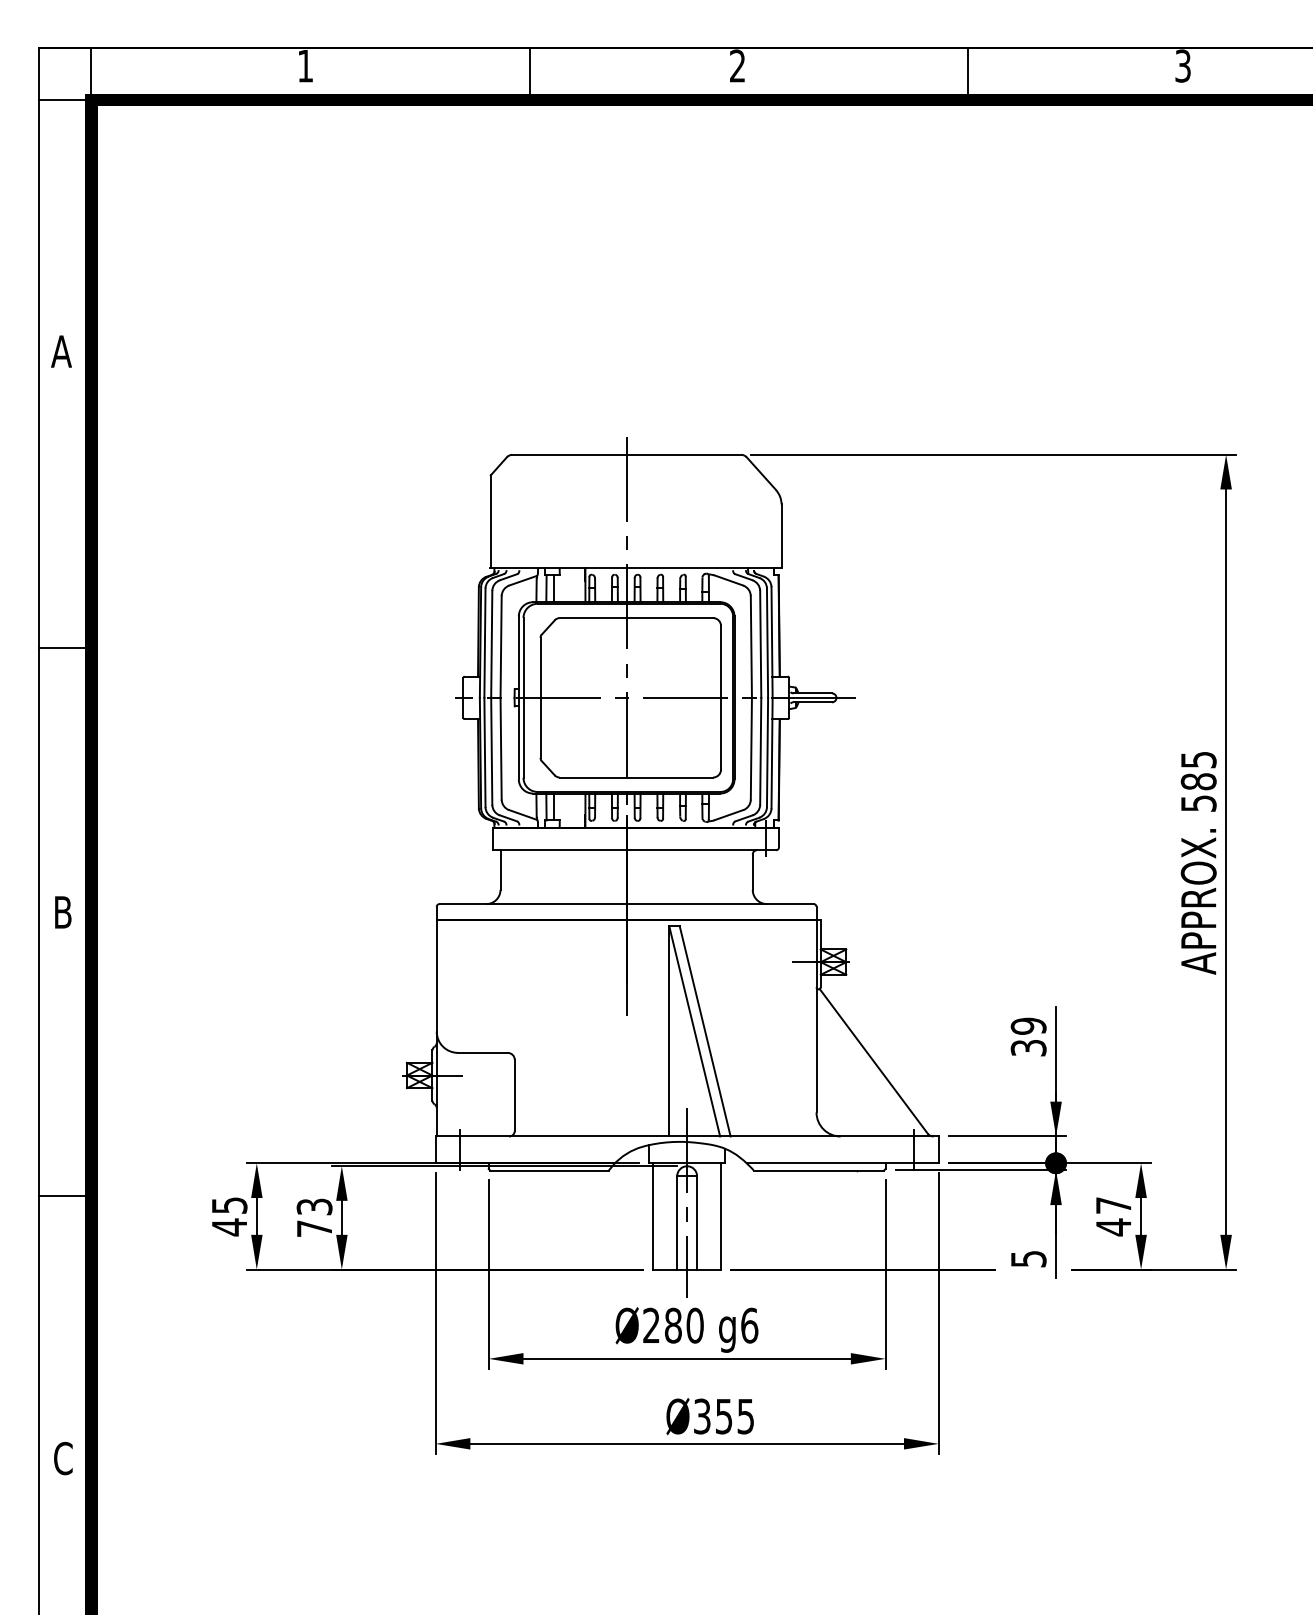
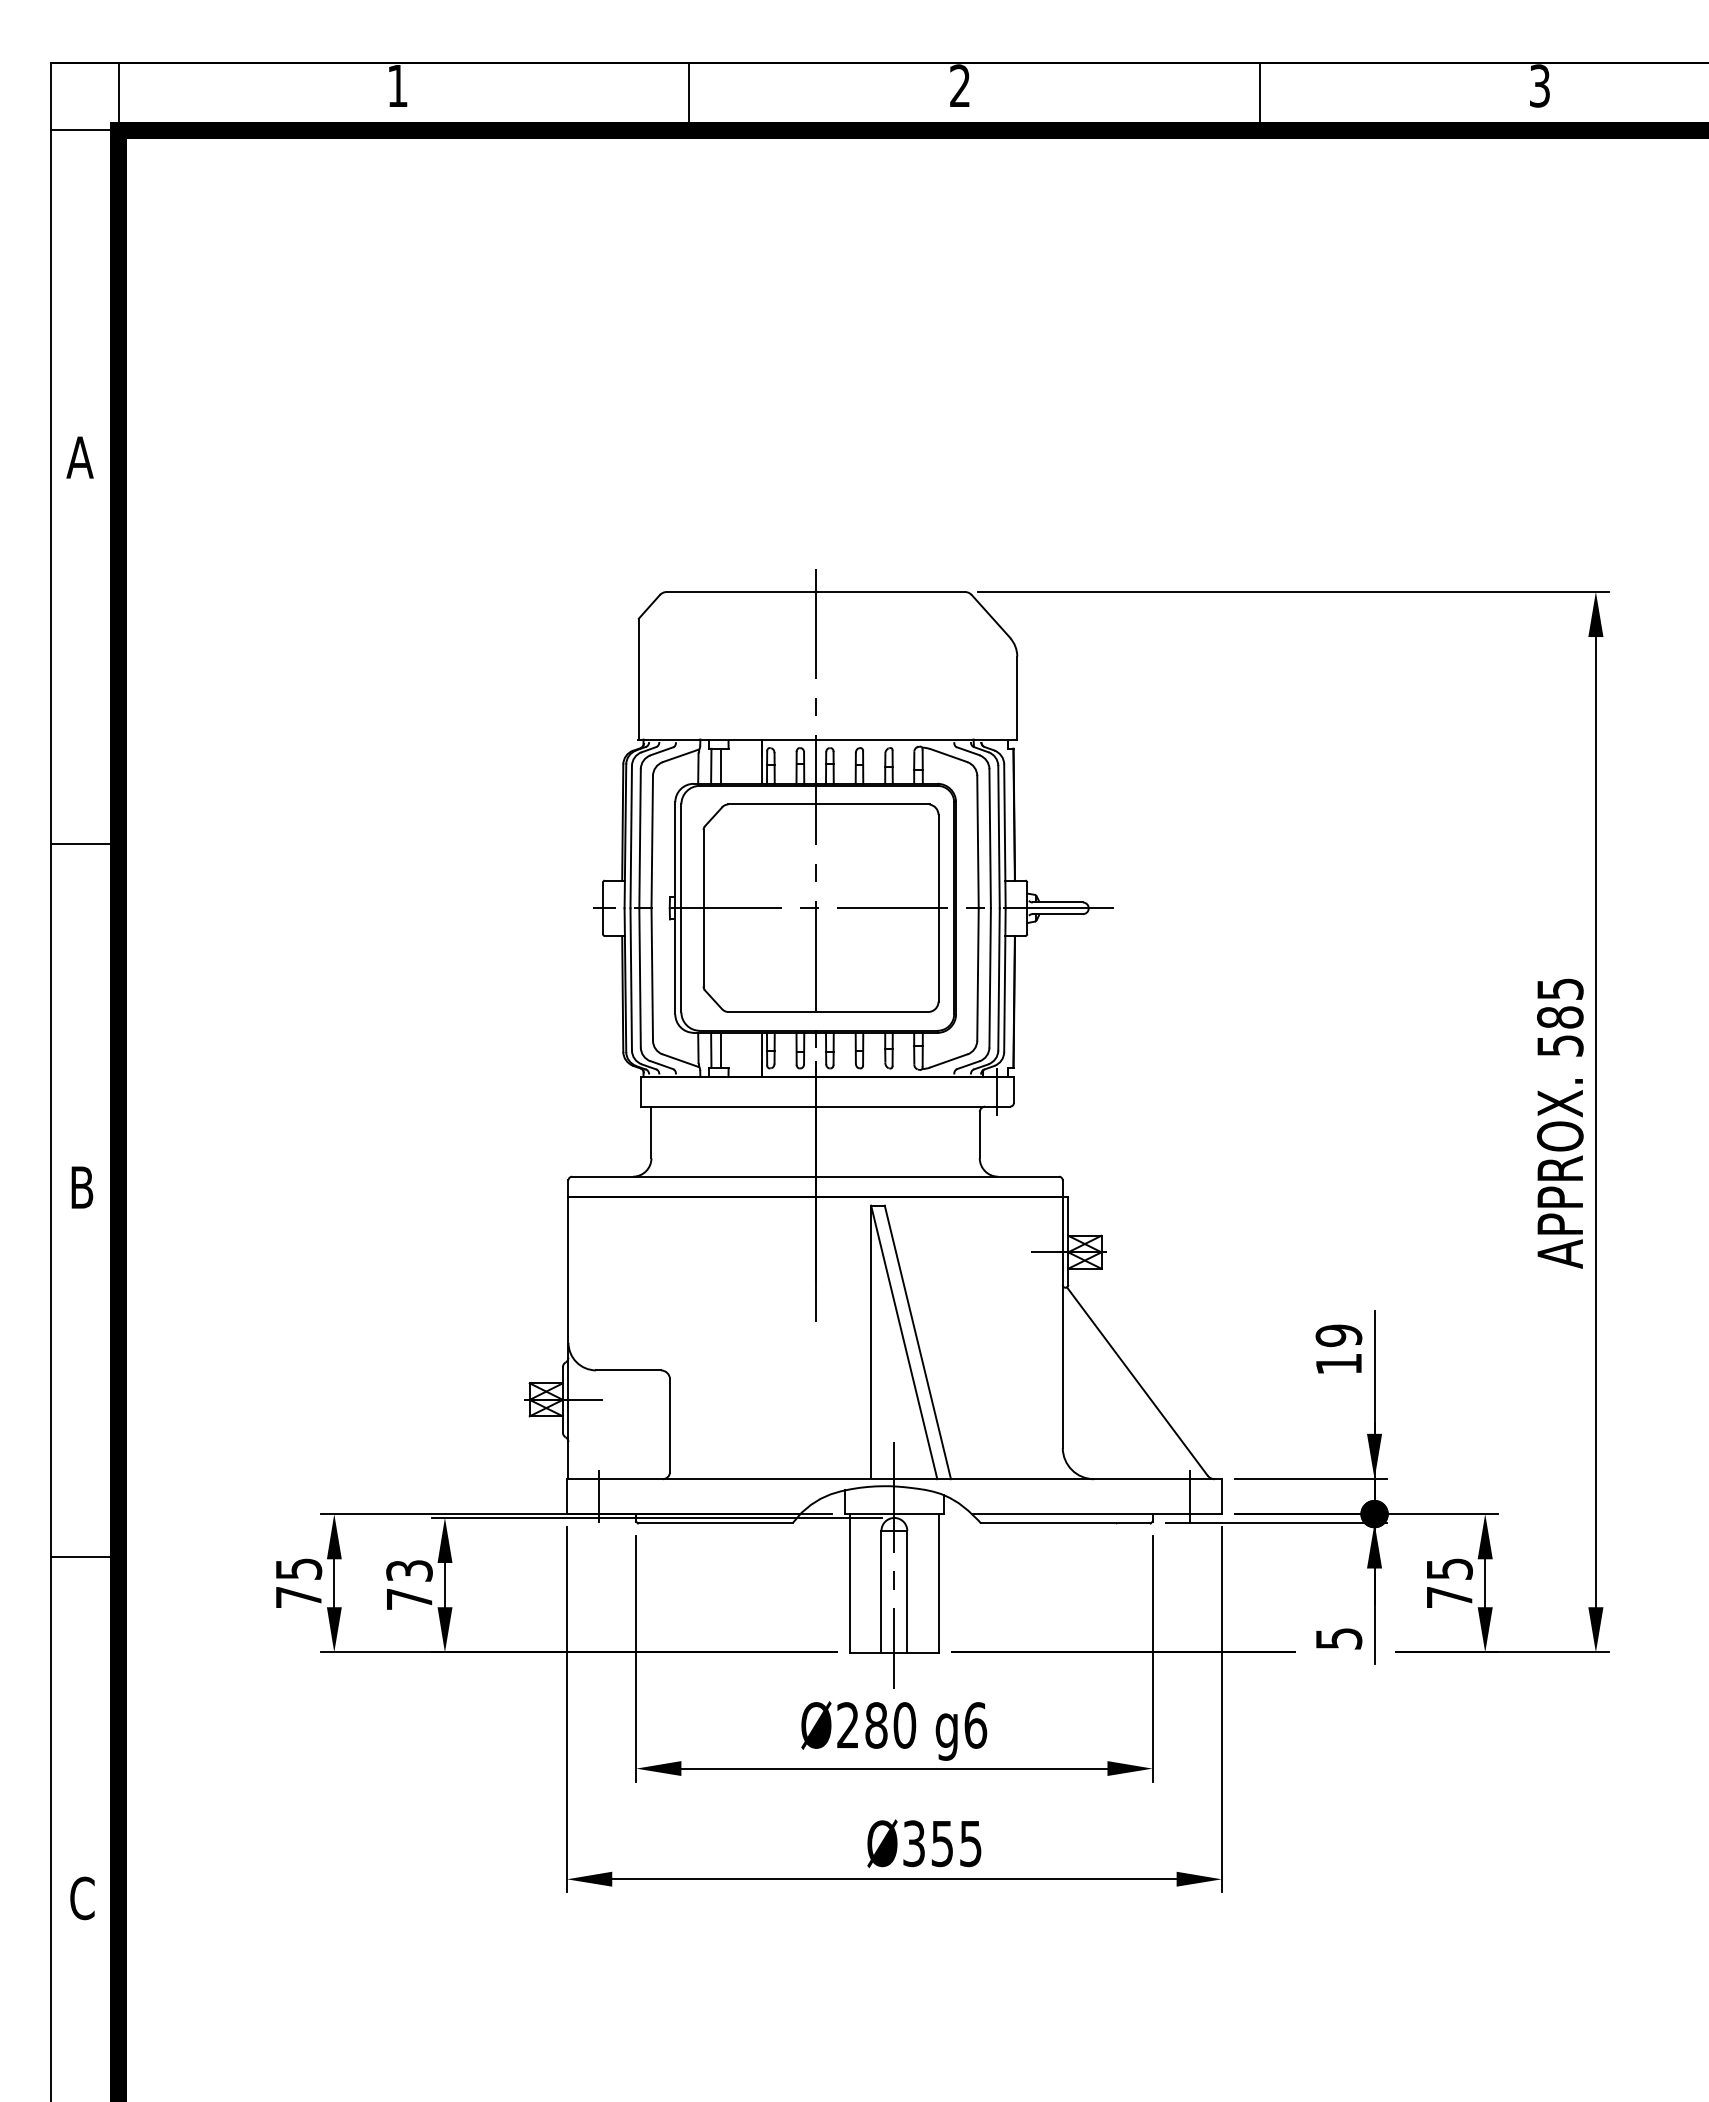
text: (1028, 1047) -> (1338, 1363), 39 -> 19
text: (1113, 1216) -> (1449, 1583), 47 -> 75
text: (229, 1227) -> (298, 1597), 45 -> 75

